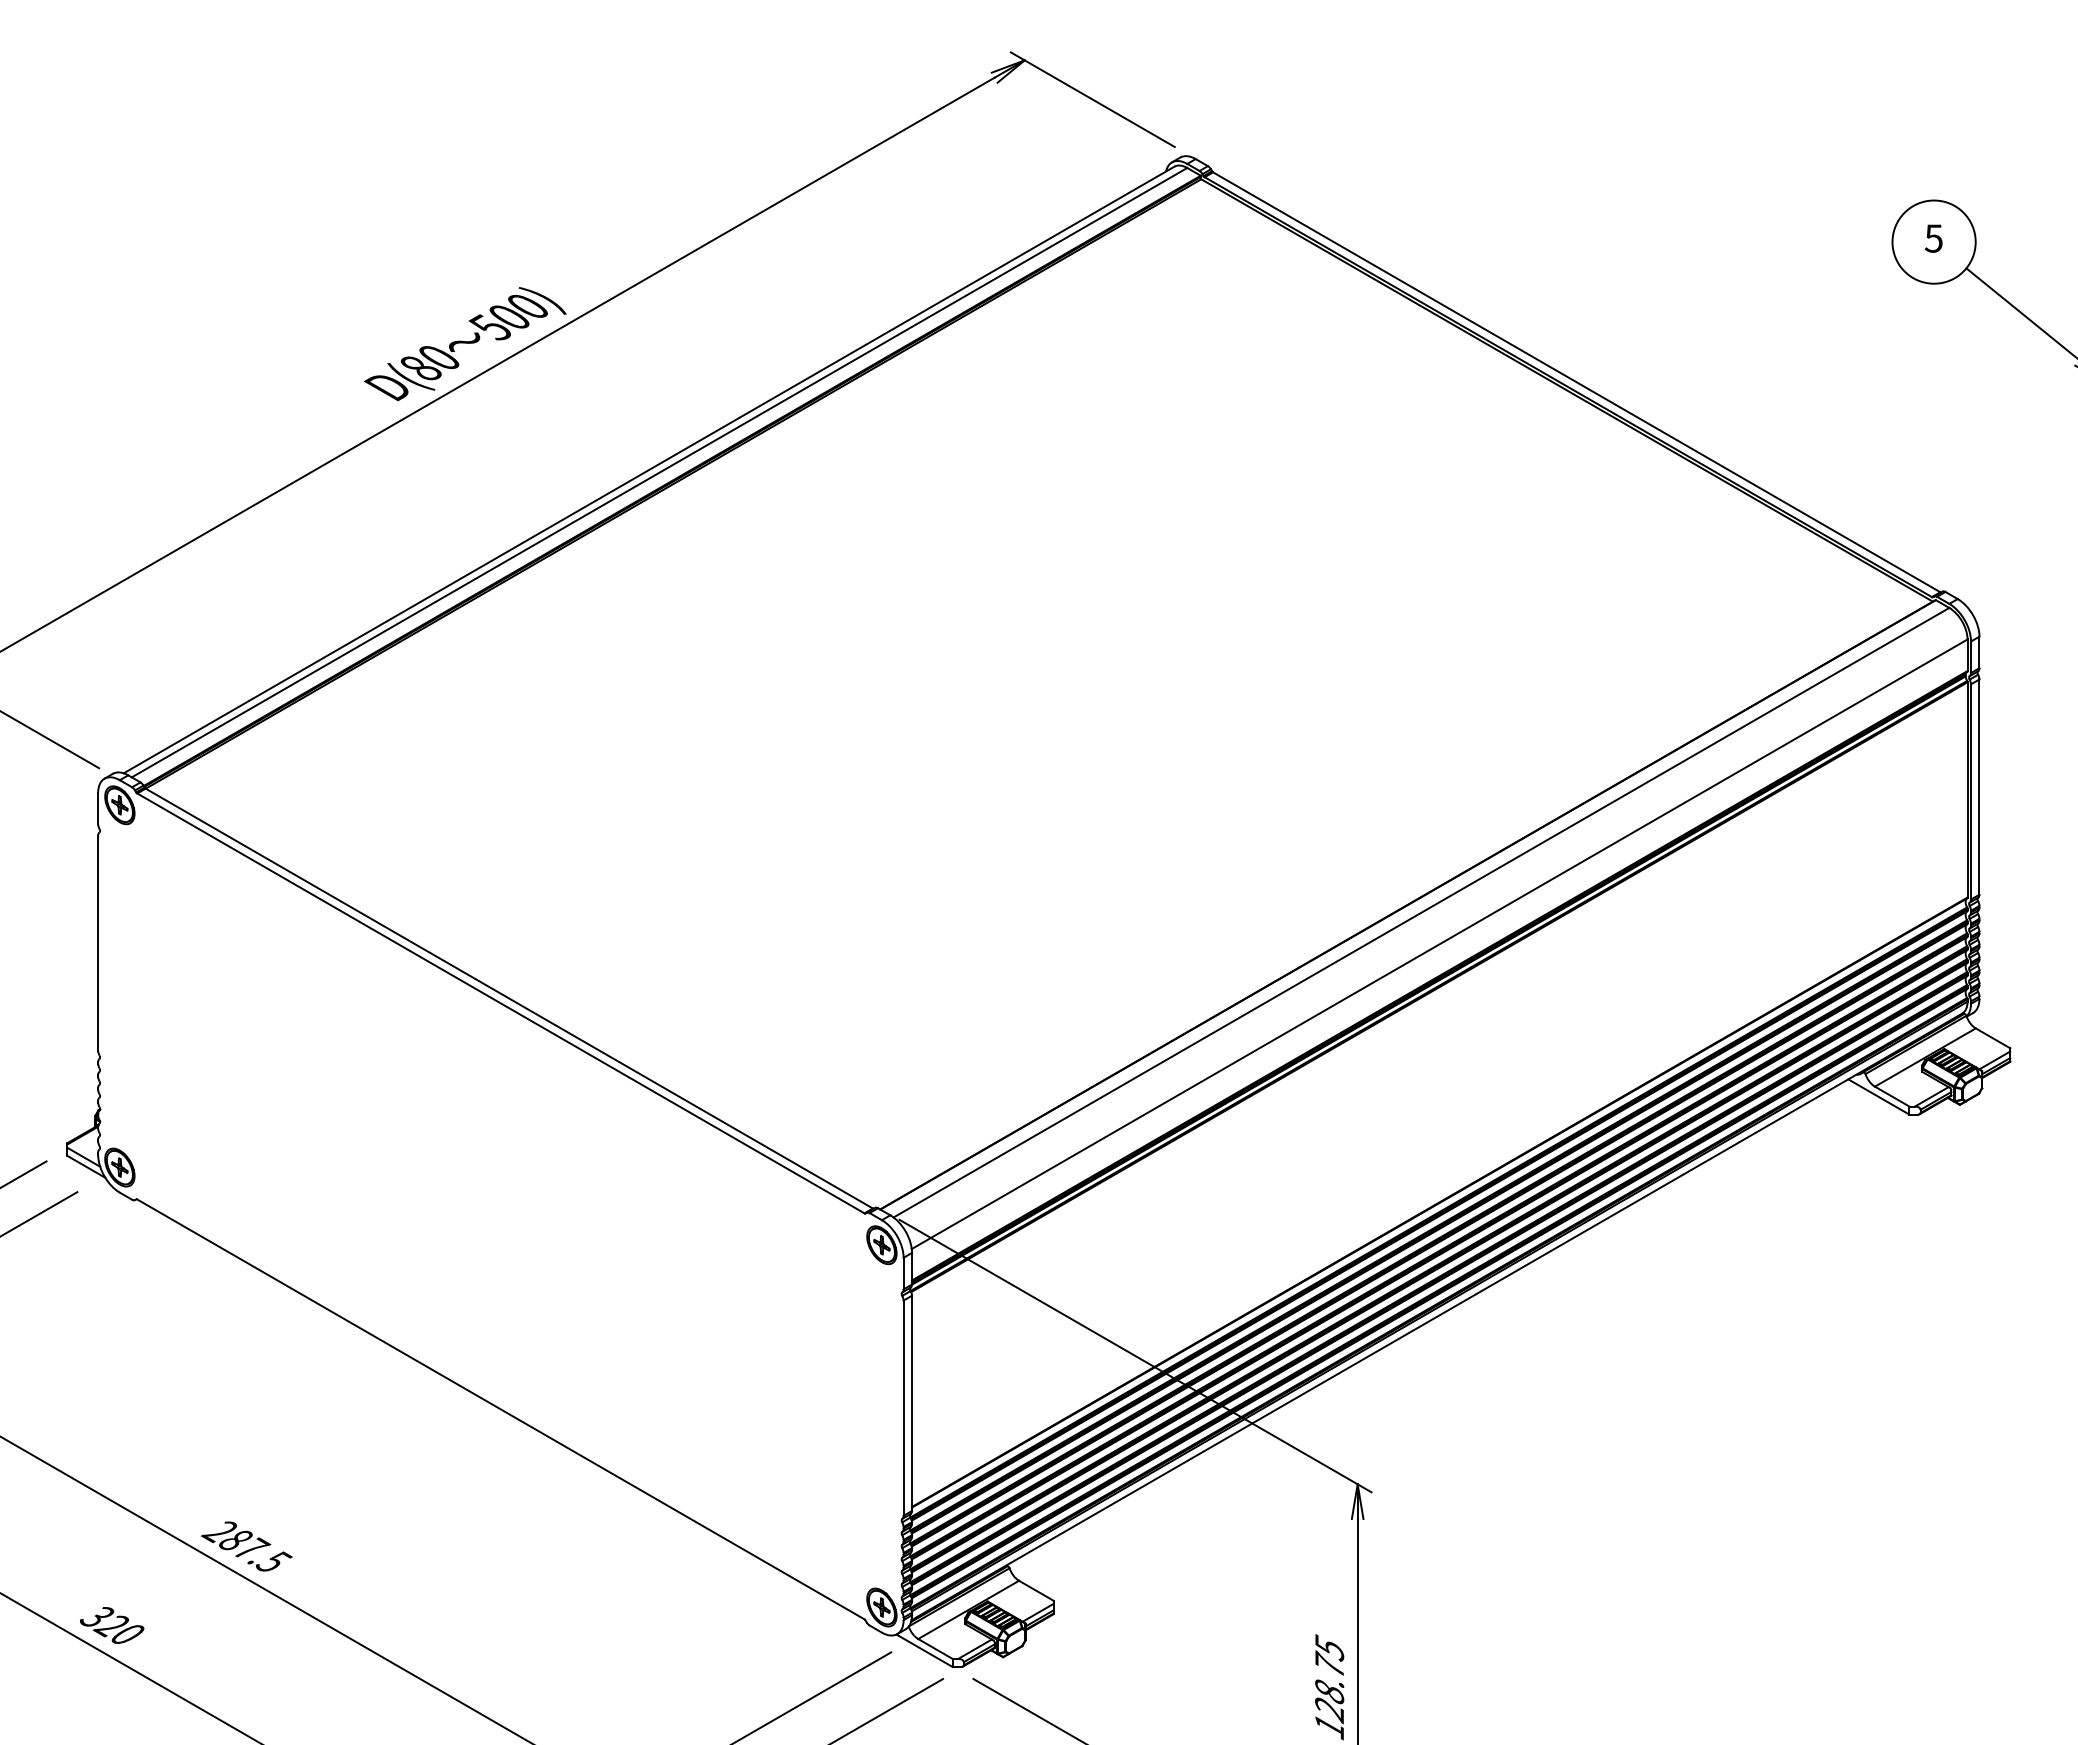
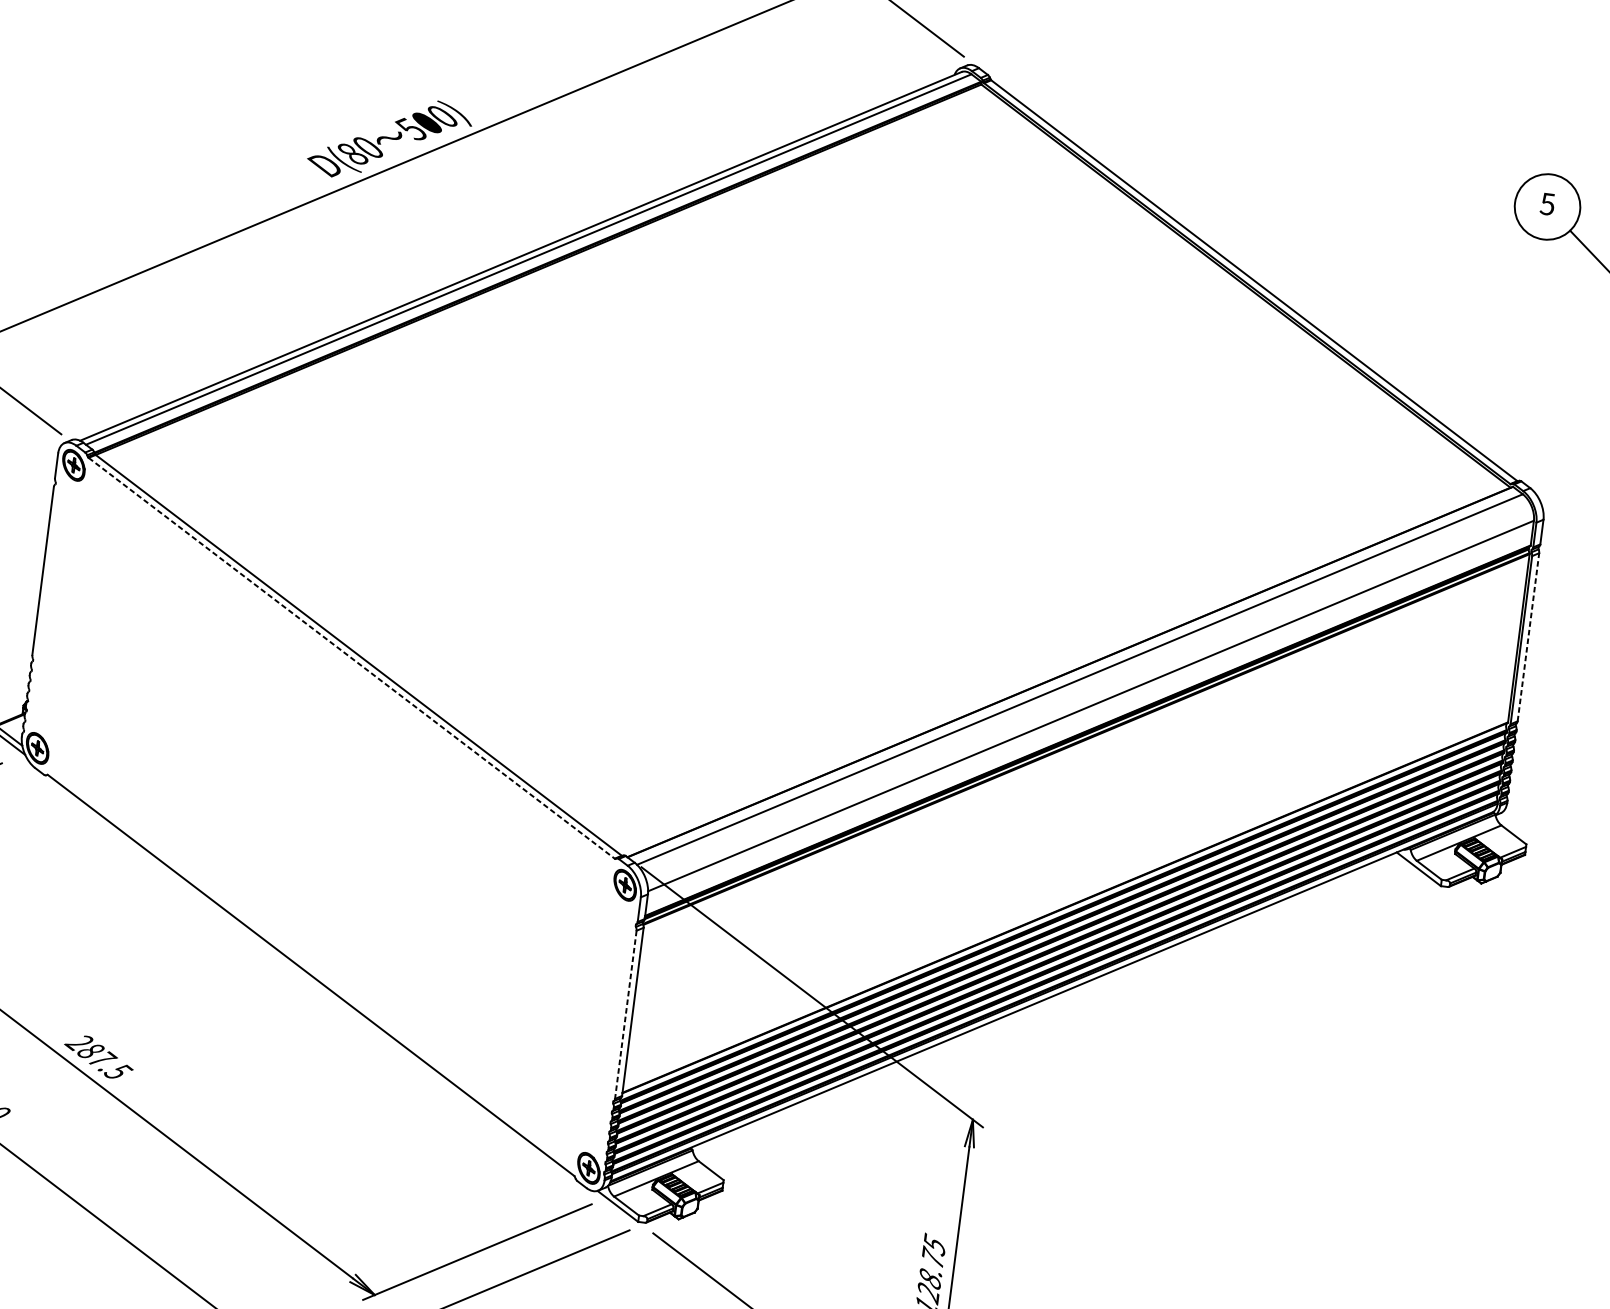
line: (1979, 787) -> (1528, 637), solid -> dashed
line: (500, 1003) -> (351, 658), solid -> dashed
line: (903, 1408) -> (625, 1015), solid -> dashed

